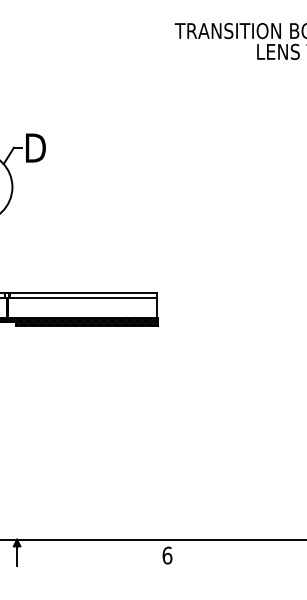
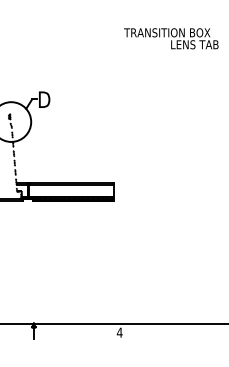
text: (166, 555) -> (119, 332), 6 -> 4

